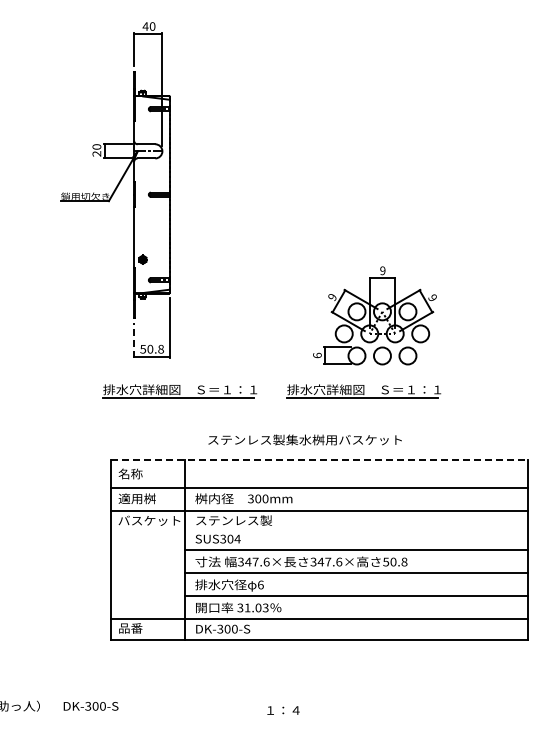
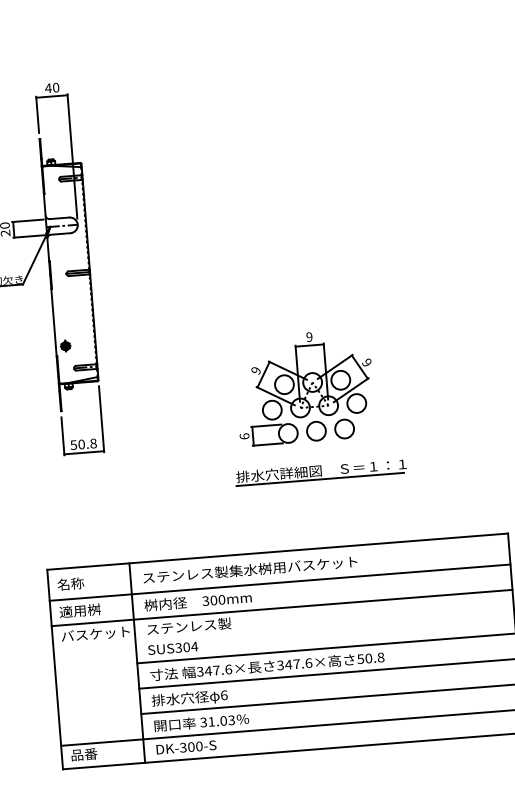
part: (374, 315) -> (304, 387), moved
line: (134, 340) -> (63, 436), dashed -> solid
part: (179, 391) -> (117, 488), removed
text: (304, 439) -> (249, 569), moved
line: (319, 459) -> (278, 551), dashed -> solid

